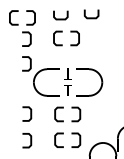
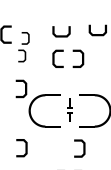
part: (28, 28) -> (23, 47), size x0.7
part: (67, 81) -> (69, 109), size x0.7
curve: (55, 114) -> (55, 148), removed

